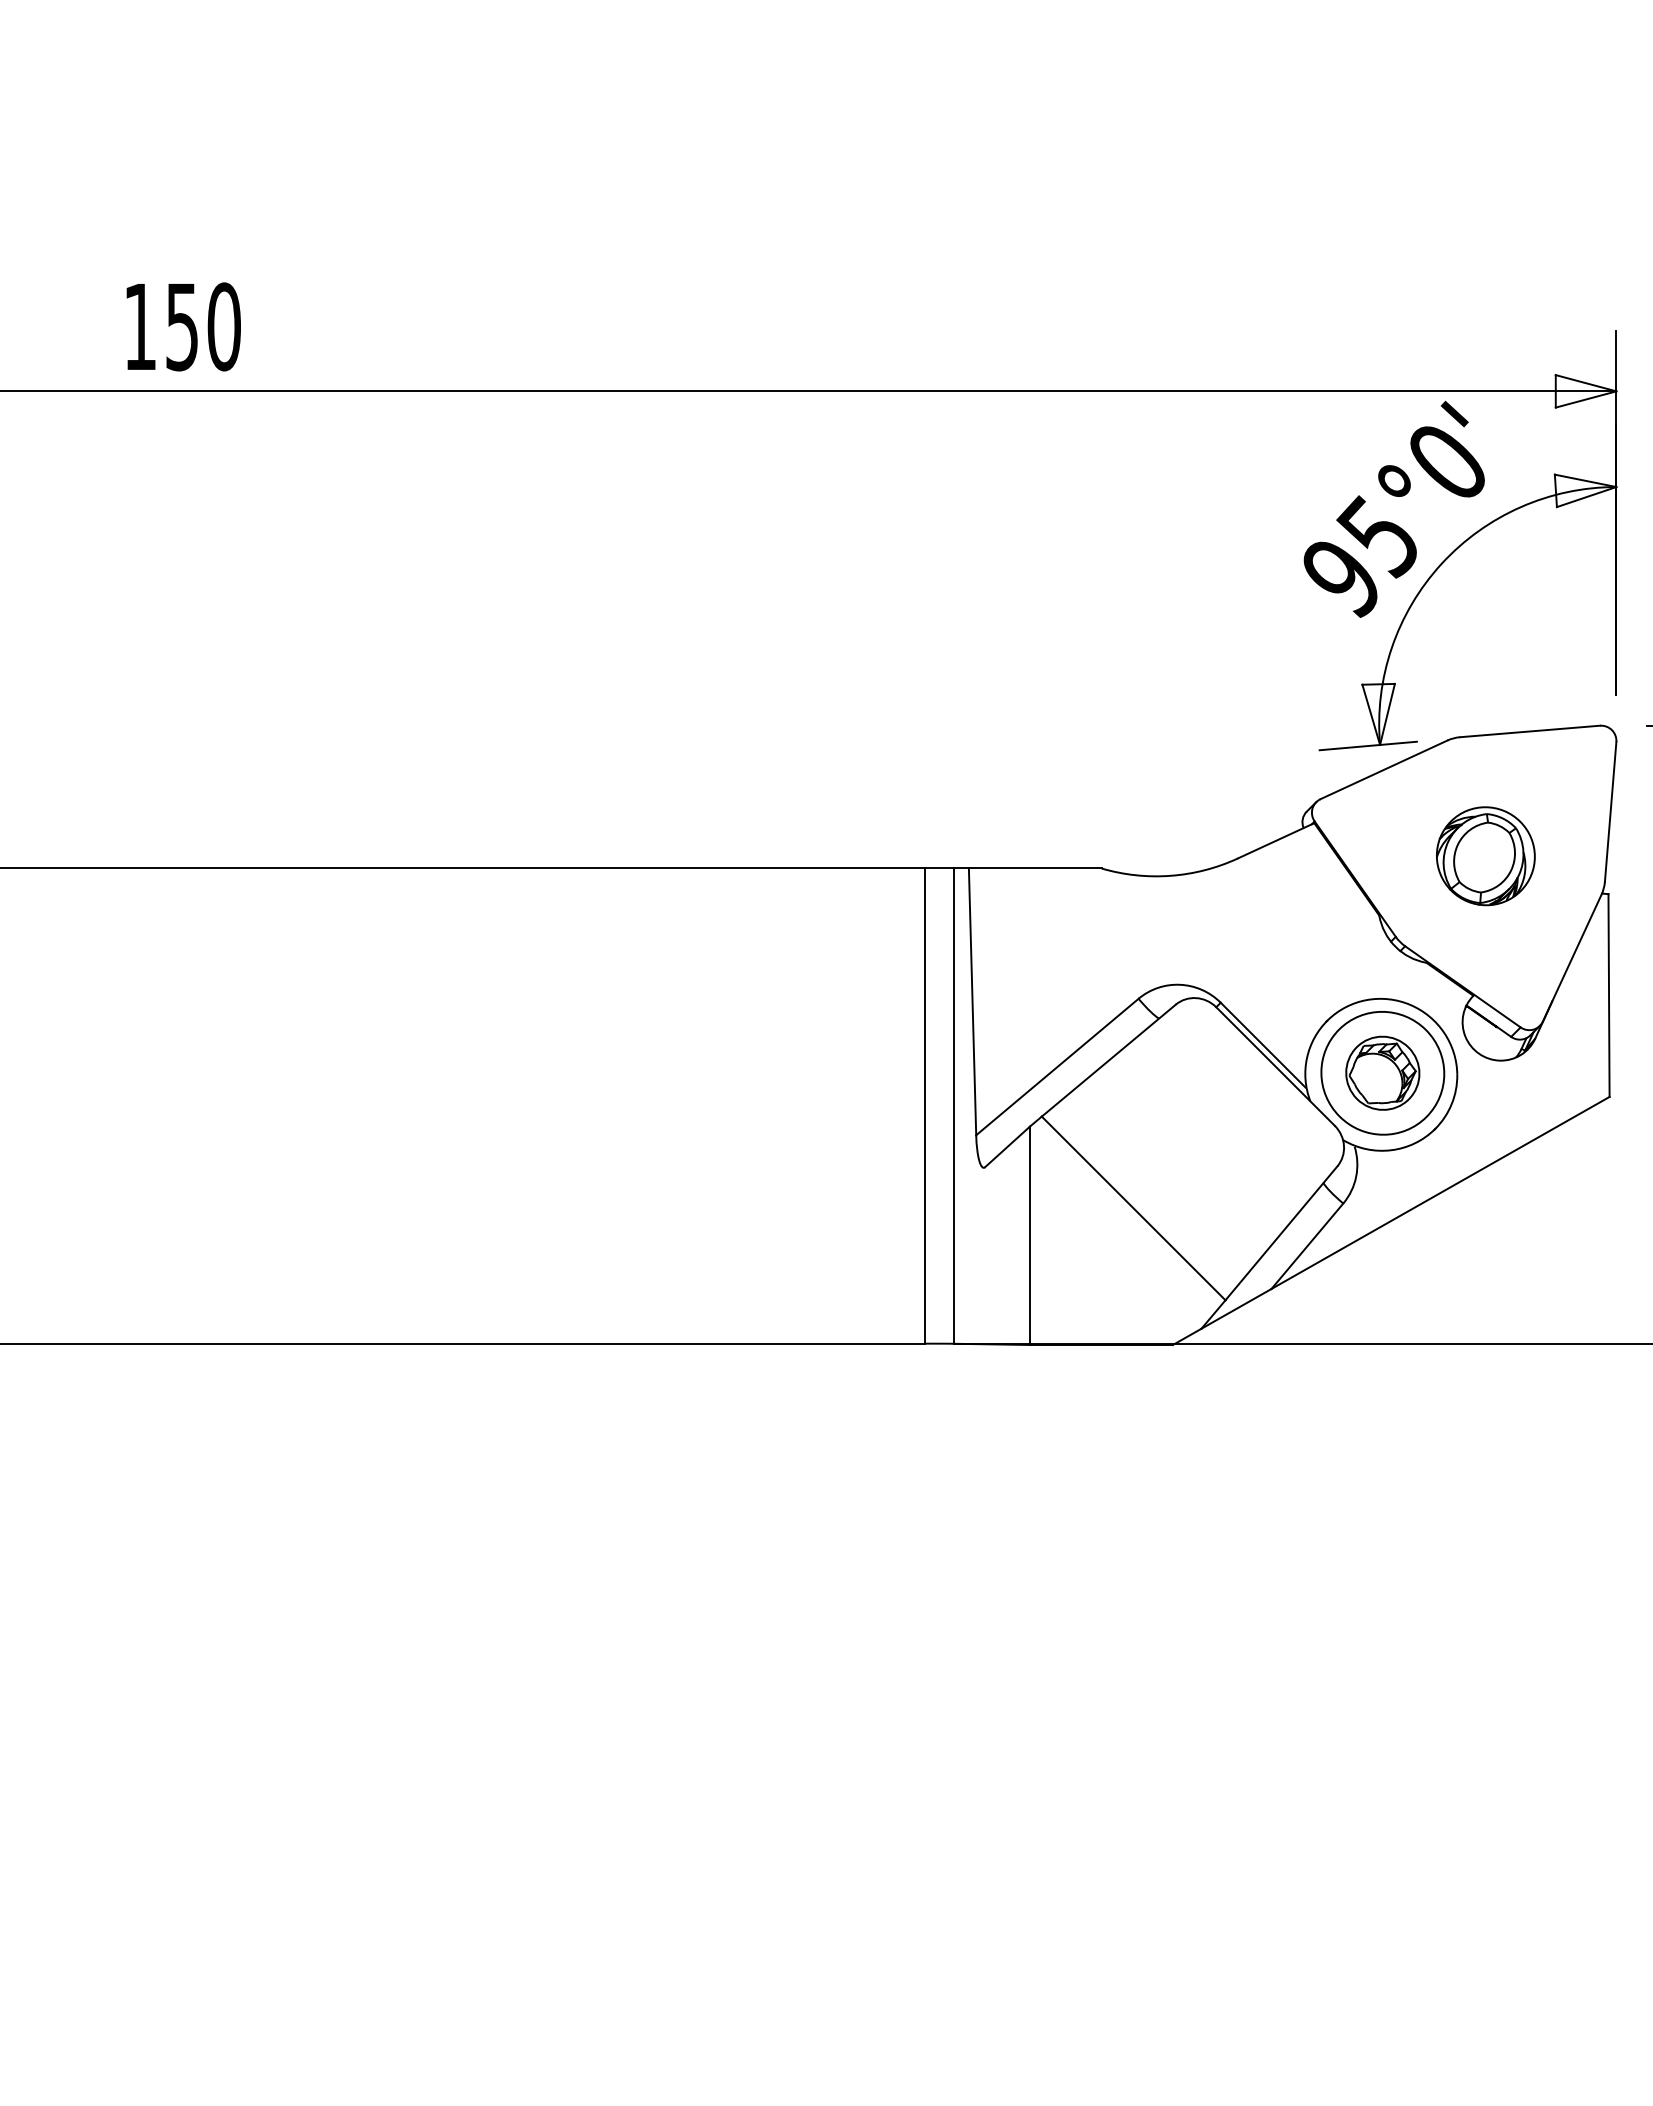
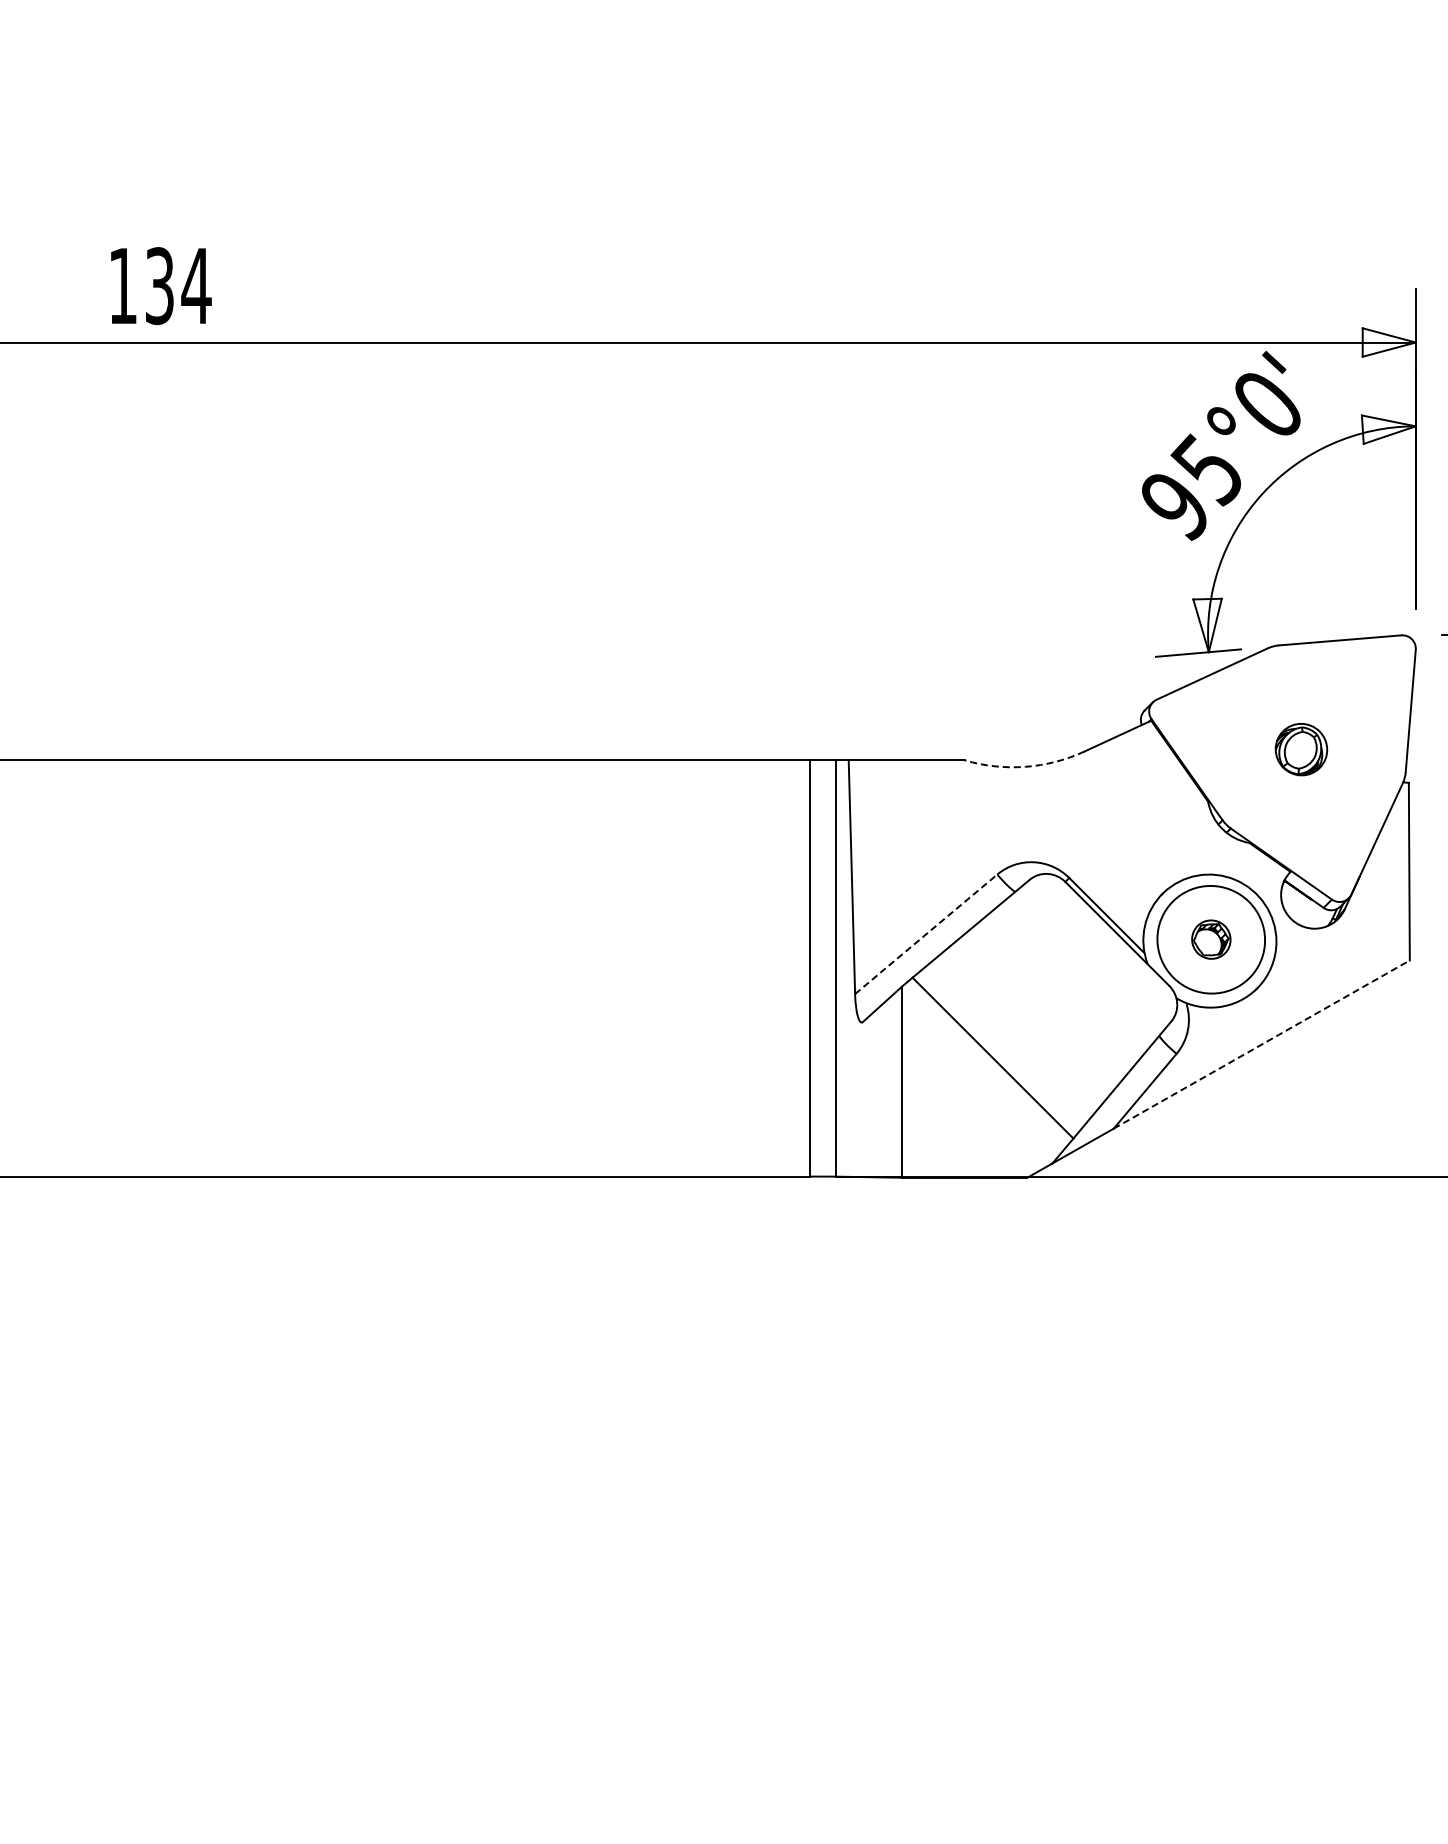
text: (203, 327) -> (178, 286), 150 -> 134
part: (1485, 856) -> (1301, 749), size x0.6
arc: (1170, 875) -> (1025, 766), solid -> dashed
line: (1057, 1067) -> (926, 934), solid -> dashed
part: (1383, 1072) -> (1211, 939), size x0.6
line: (1441, 1192) -> (1262, 1044), solid -> dashed

